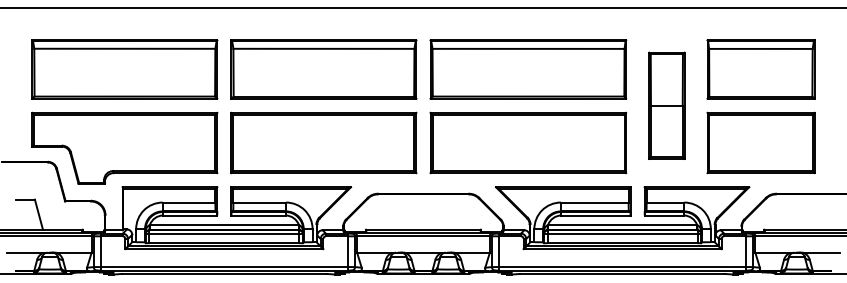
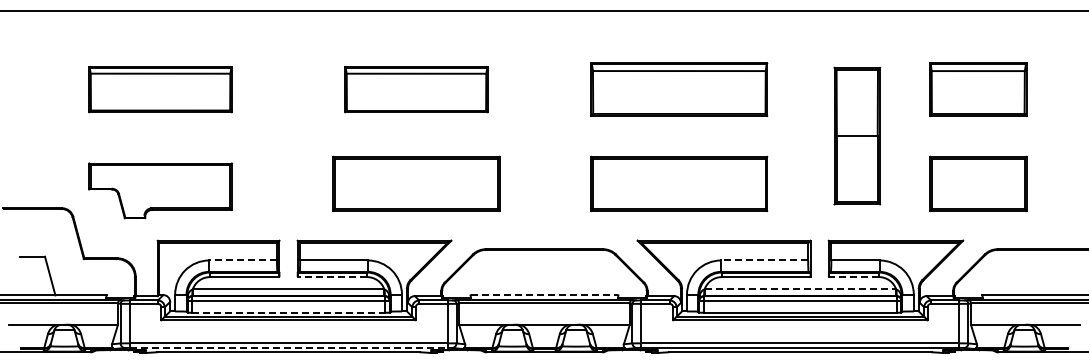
part: (124, 69) -> (160, 89), size x0.6
part: (323, 69) -> (416, 89), size x0.6
part: (527, 69) -> (678, 89), size x0.7
part: (761, 69) -> (978, 89), size x0.7
part: (323, 142) -> (416, 183), size x0.7
part: (527, 142) -> (678, 183), size x0.7
part: (761, 142) -> (978, 183), size x0.7
part: (124, 148) -> (160, 190), size x0.6
line: (189, 202) -> (243, 260), solid -> dashed
line: (594, 202) -> (764, 260), solid -> dashed
line: (258, 215) -> (332, 277), solid -> dashed
line: (663, 215) -> (853, 277), solid -> dashed
line: (622, 225) -> (800, 289), solid -> dashed
line: (423, 229) -> (544, 295), solid -> dashed
line: (225, 243) -> (289, 312), solid -> dashed
line: (224, 270) -> (288, 347), solid -> dashed

